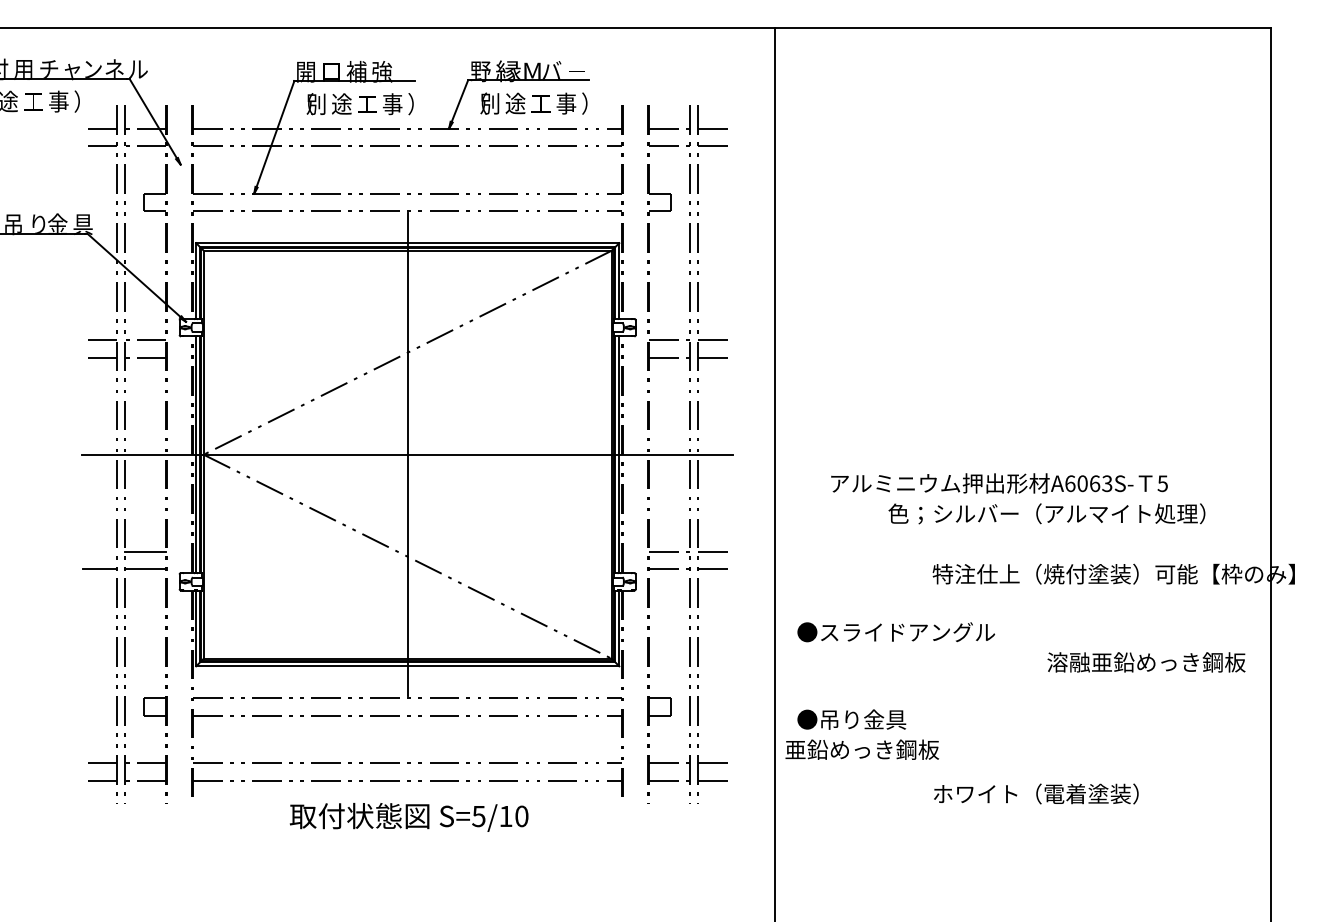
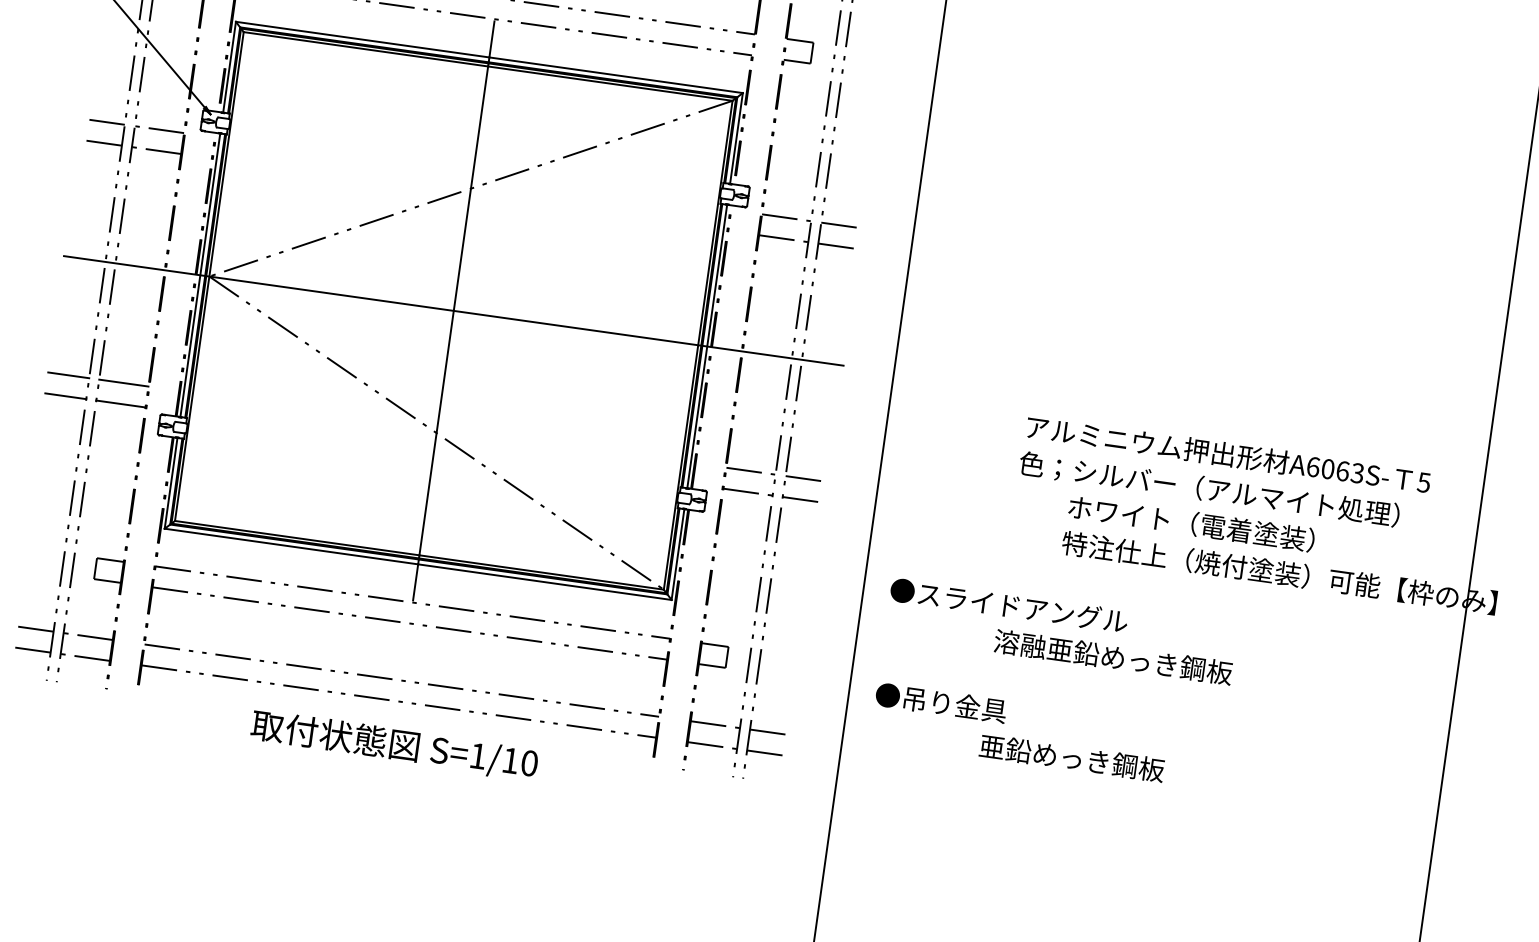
text: (999, 483) -> (1228, 454), moved
line: (99, 551) -> (68, 374), added
text: (1146, 662) -> (1113, 657), moved
text: (861, 749) -> (1071, 757), moved
text: (1036, 793) -> (1192, 523), moved
text: (478, 816) -> (477, 756), S=5/10 -> S=1/10

